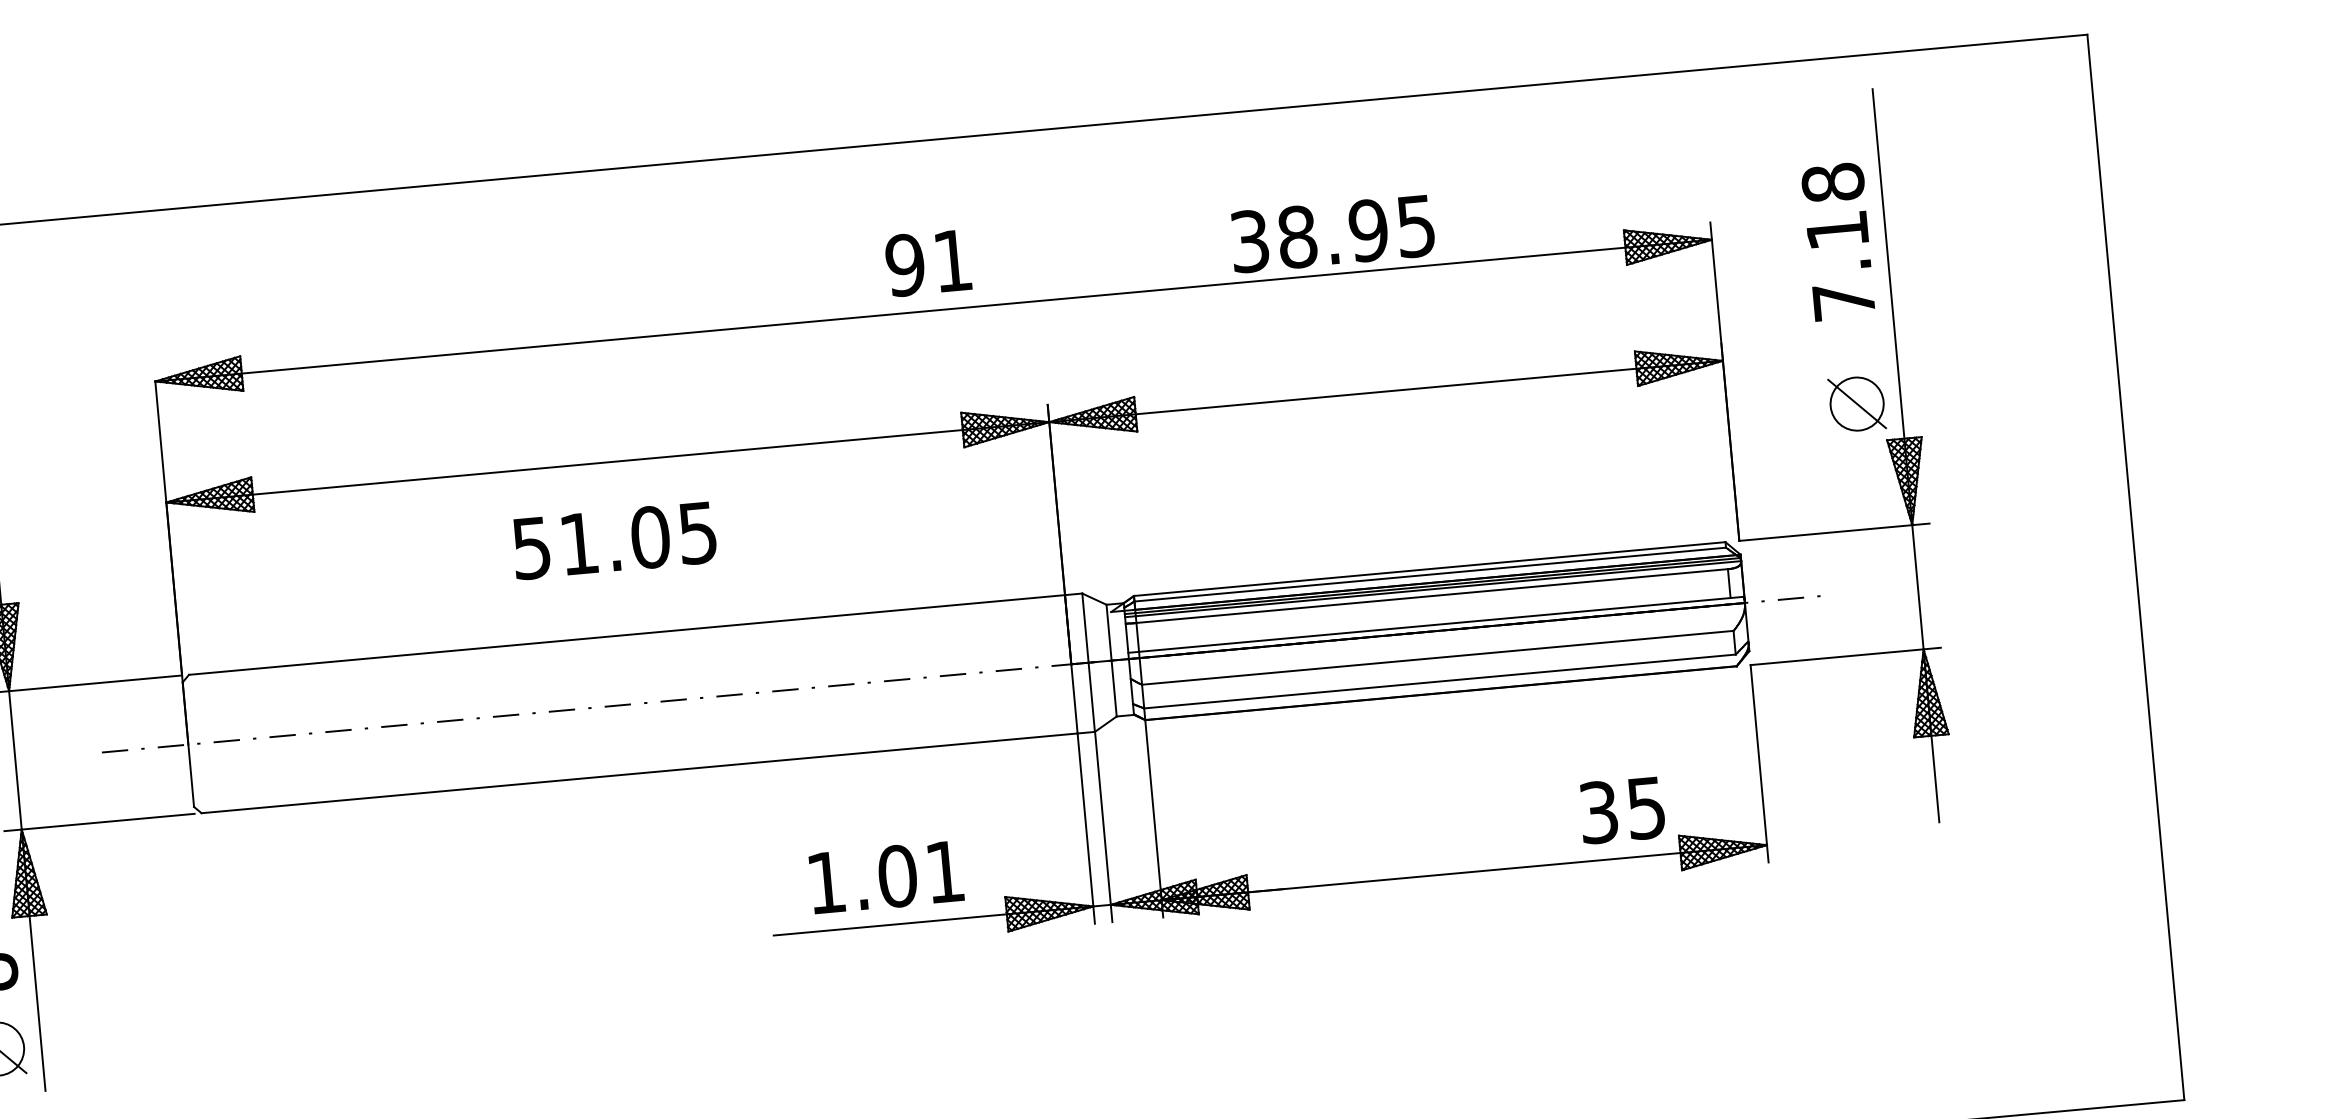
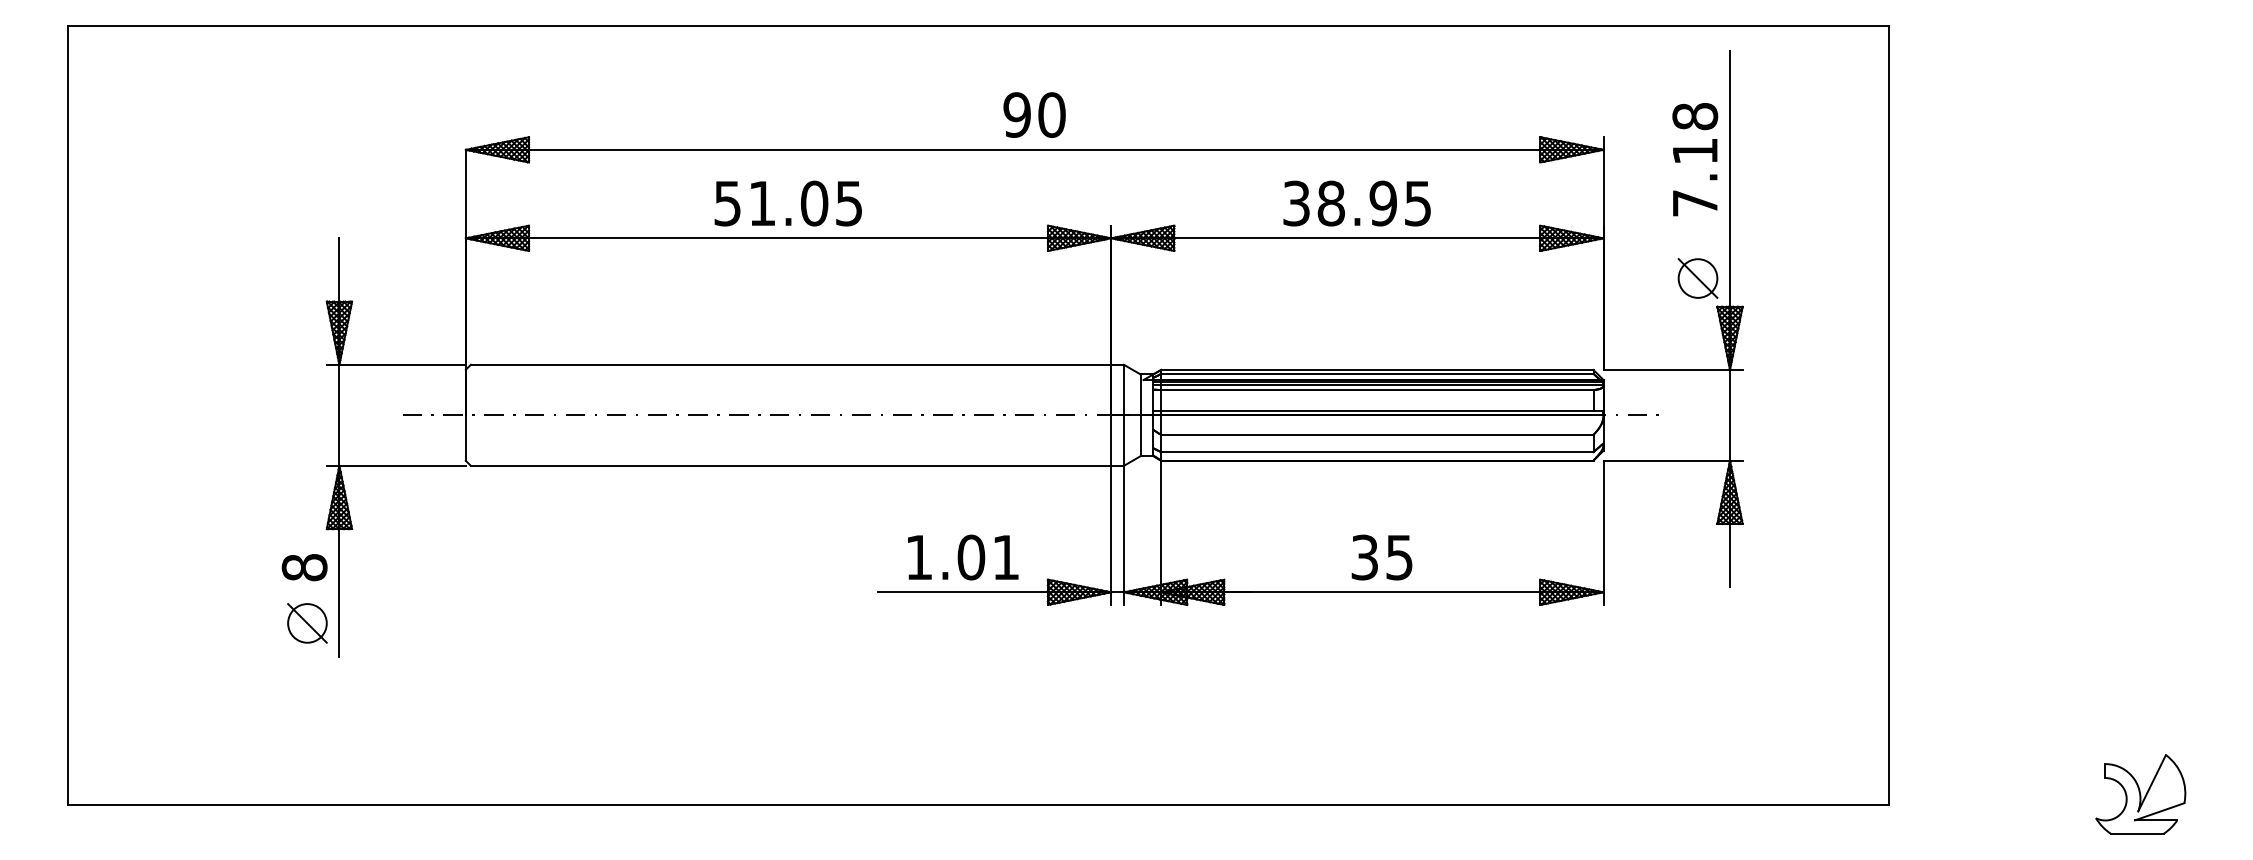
text: (1331, 233) -> (1356, 203), moved
text: (952, 260) -> (1051, 114), 91 -> 90
text: (613, 540) -> (787, 203), moved
text: (1621, 810) -> (1381, 557), moved

